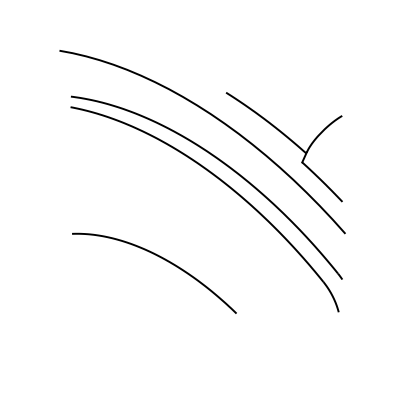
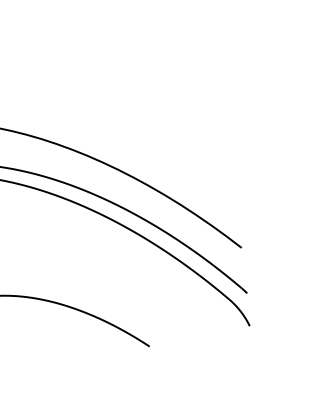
part: (289, 140) -> (169, 166), removed

